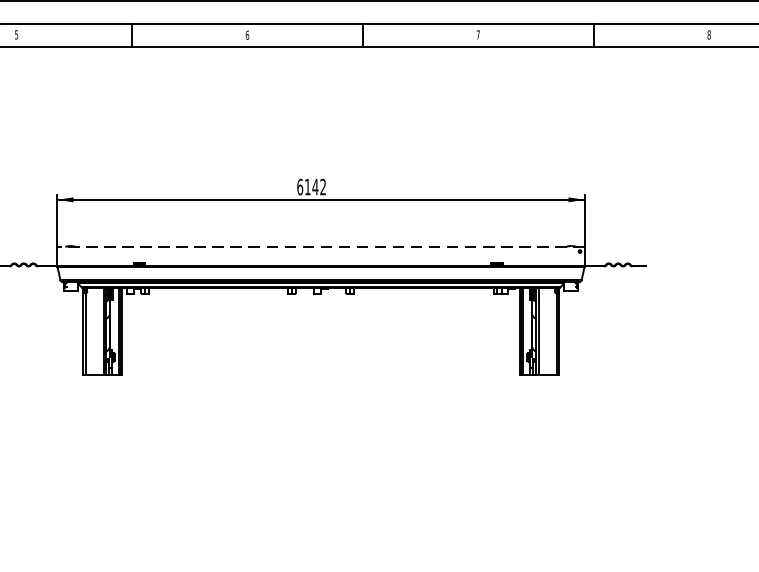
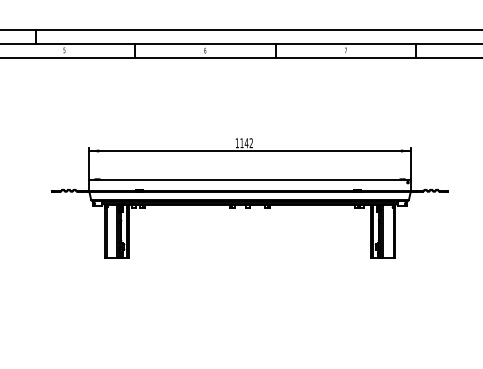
text: (300, 187) -> (237, 143), 6142 -> 1142
line: (321, 246) -> (250, 179), dashed -> solid

